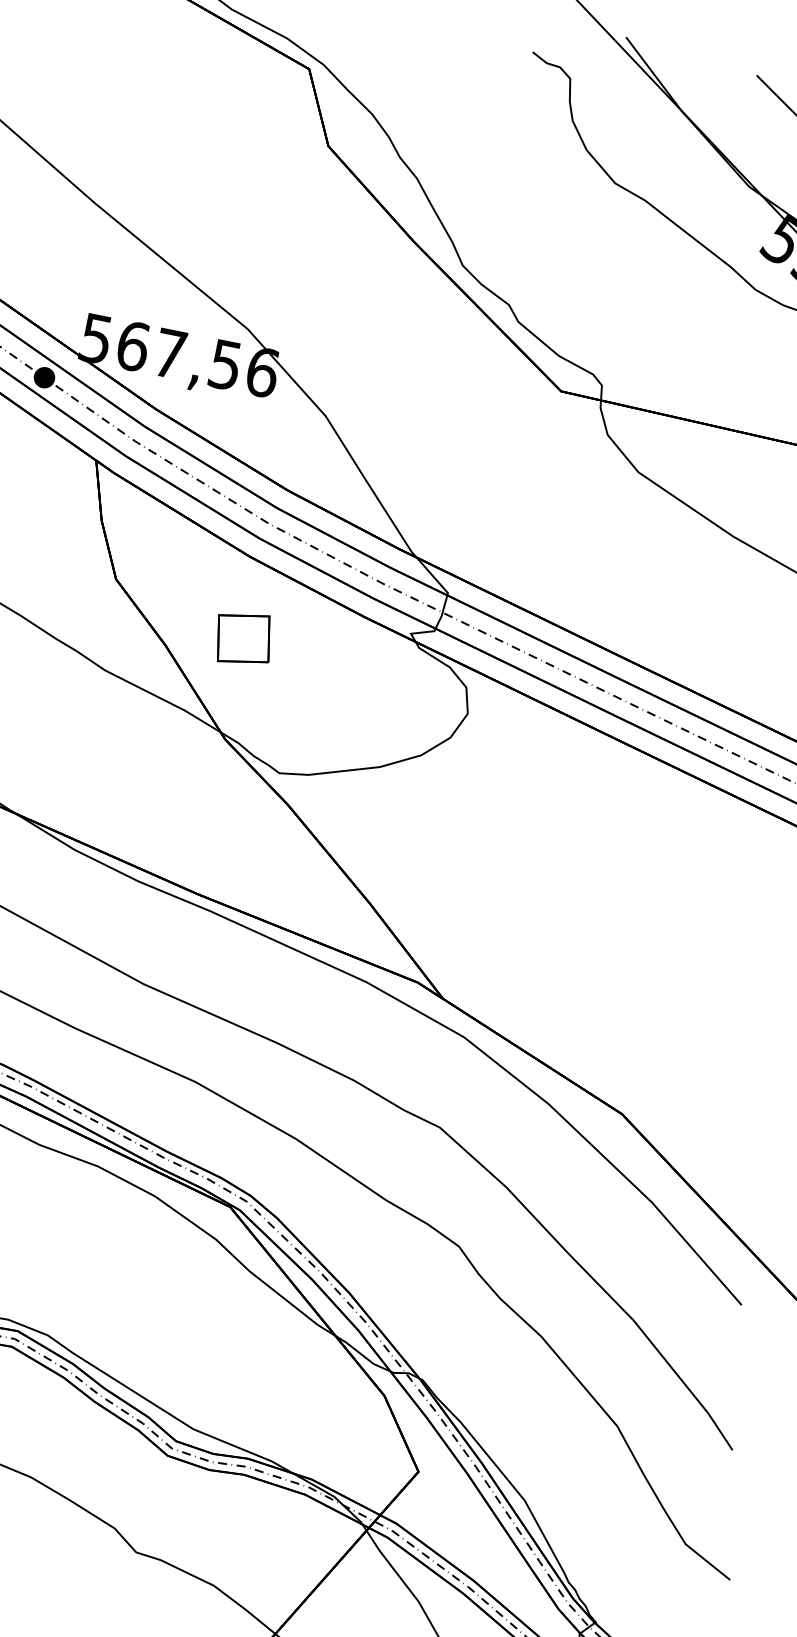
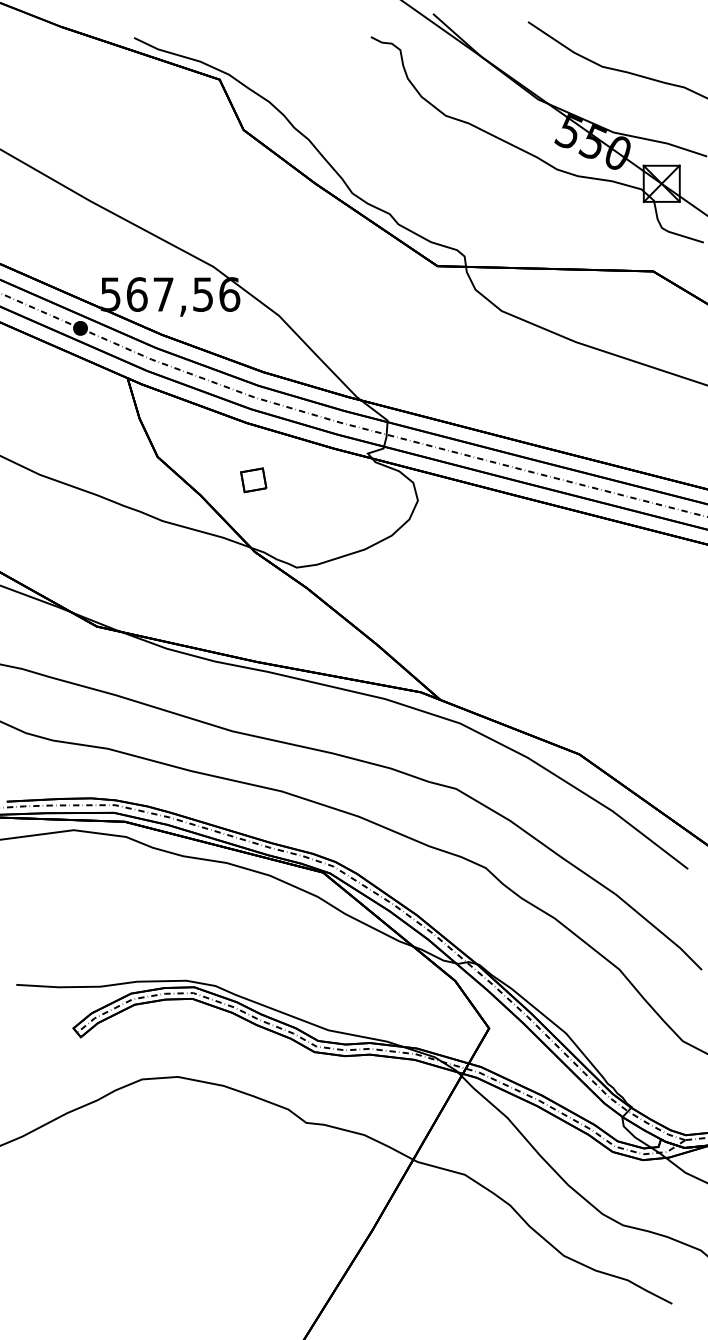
part: (243, 639) -> (253, 480), size x0.62

